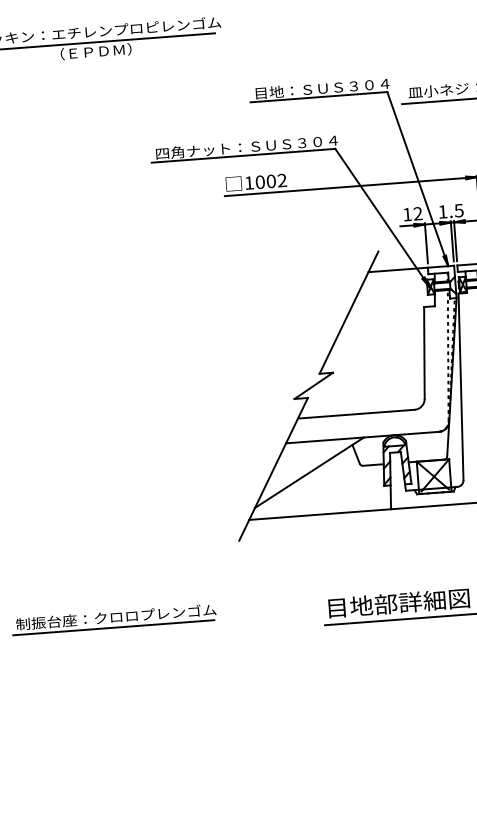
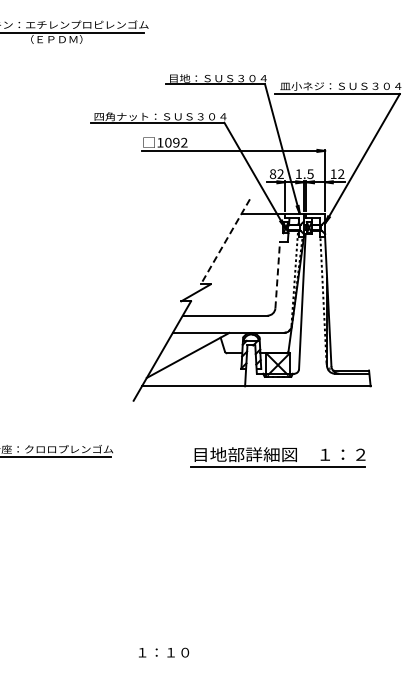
text: (271, 181) -> (176, 142), 1002 -> 1092
text: (406, 213) -> (272, 173), 12 -> 82
line: (349, 313) -> (225, 242), solid -> dashed
line: (424, 352) -> (277, 274), solid -> dashed

